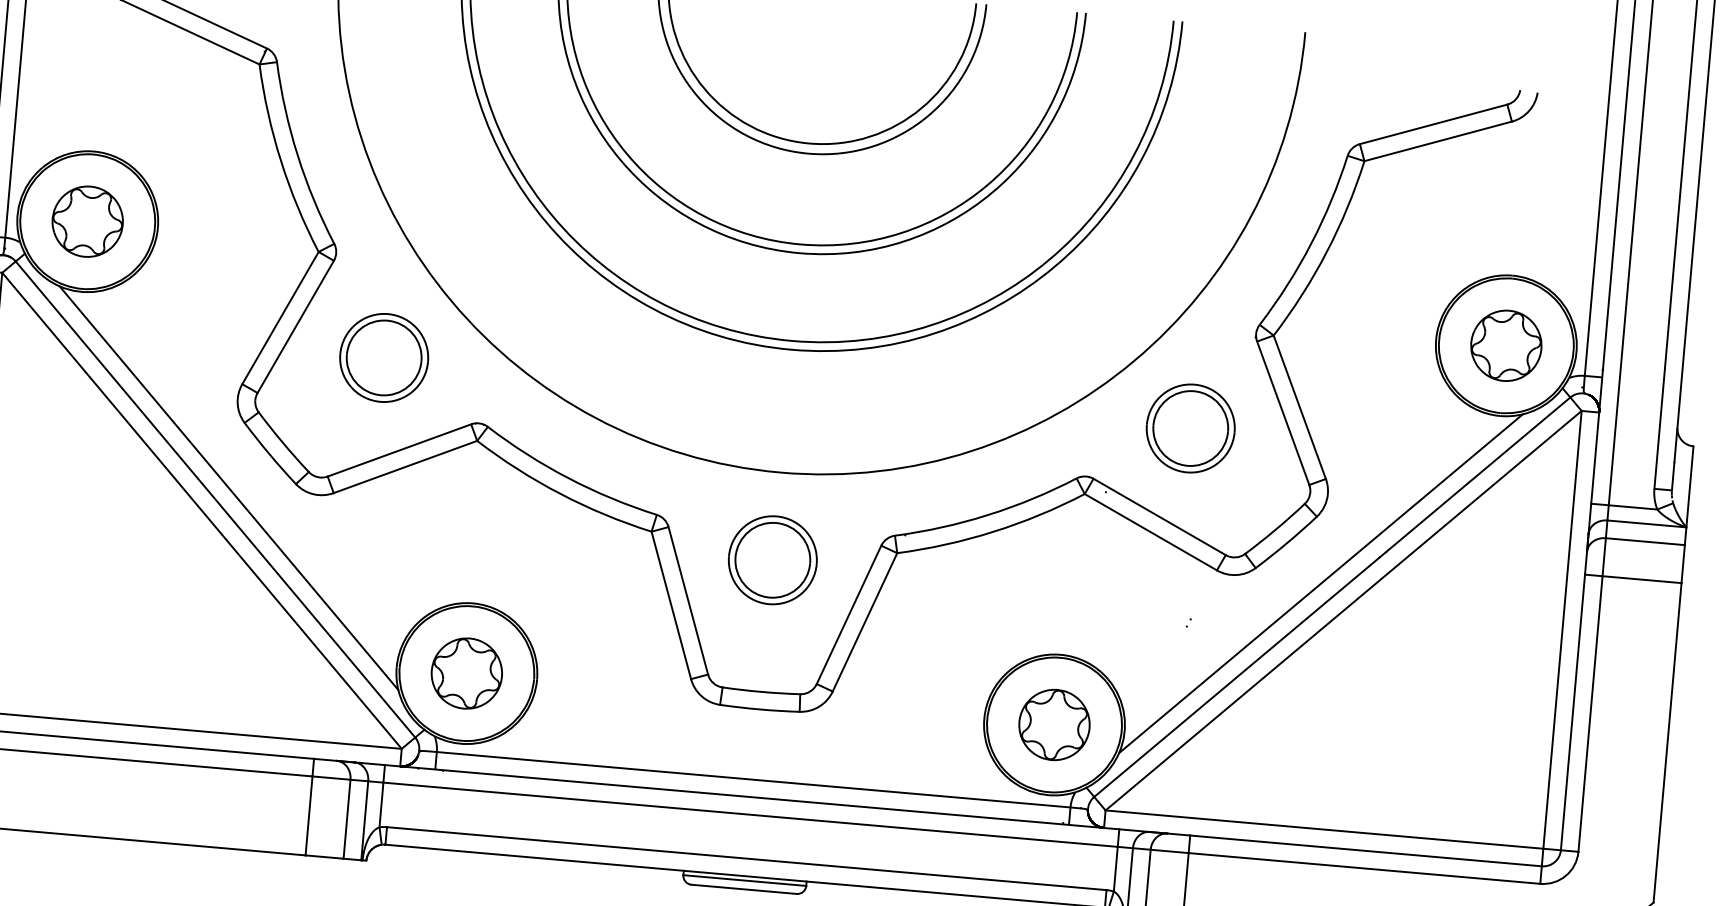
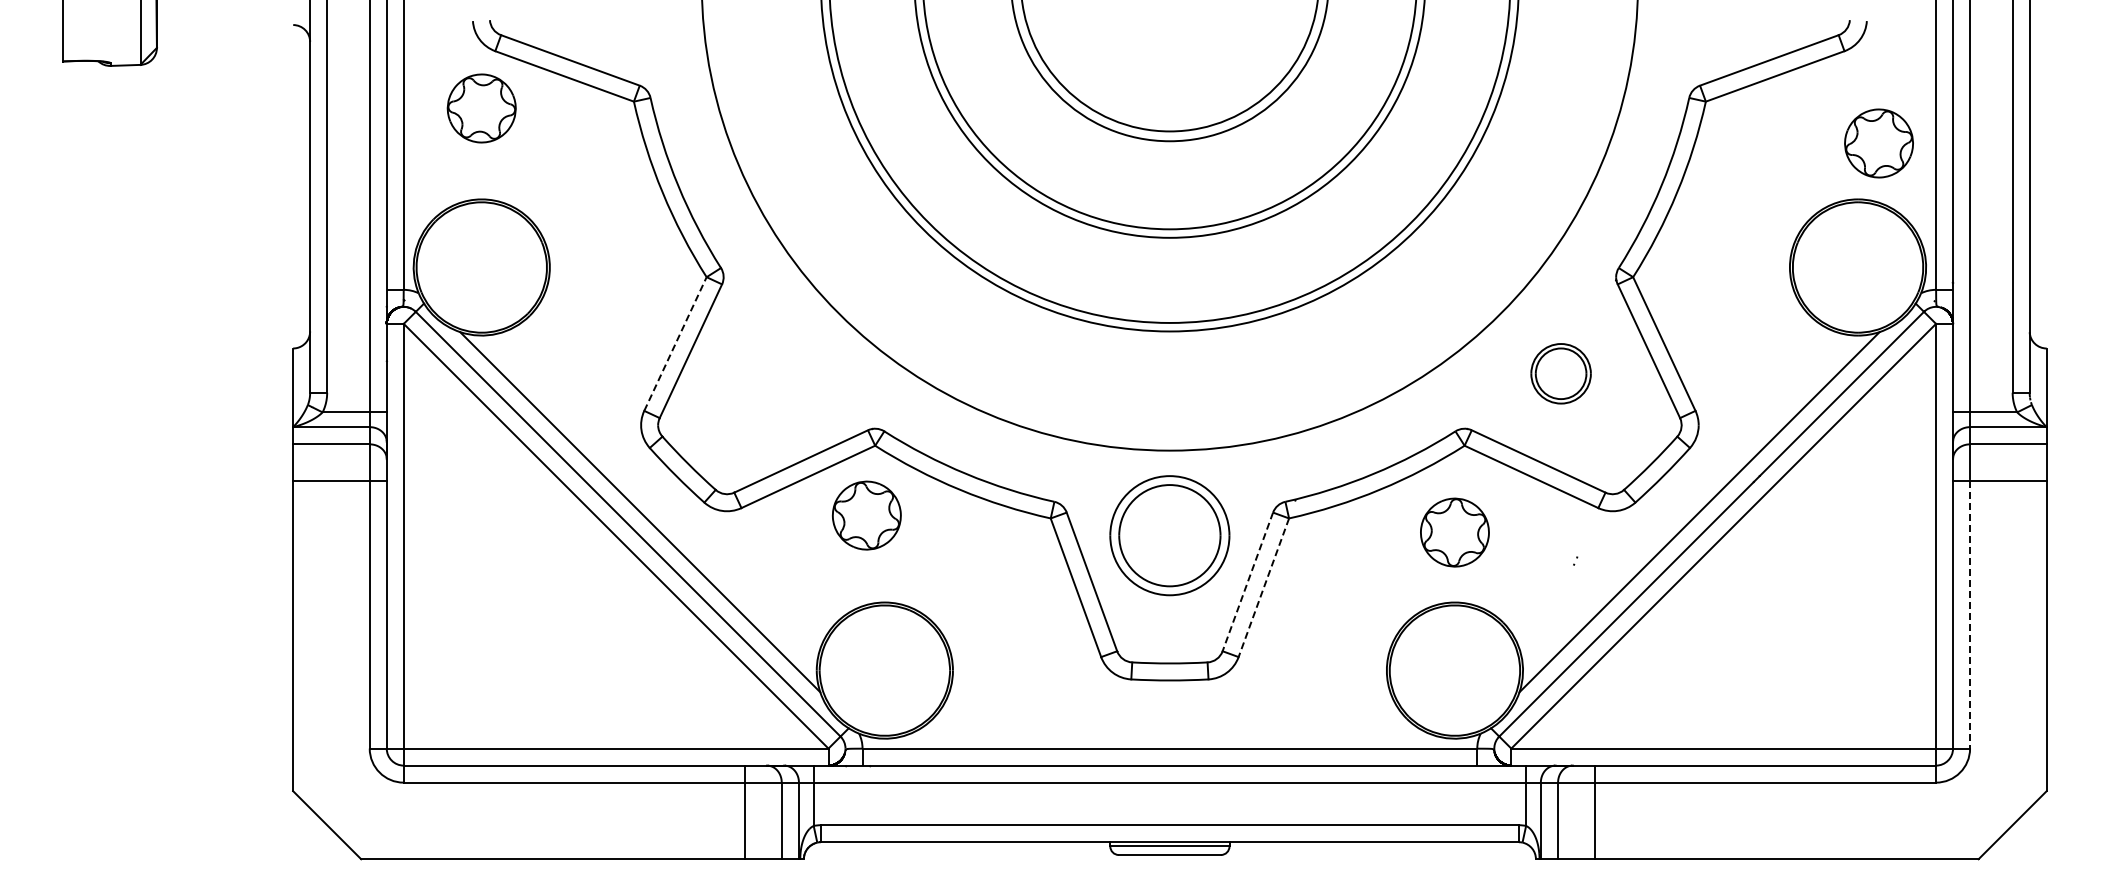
part: (87, 221) -> (481, 108), moved
line: (280, 318) -> (675, 344), solid -> dashed
part: (1505, 345) -> (1878, 143), moved
part: (384, 357) -> (778, 373), removed
part: (1190, 428) -> (1560, 373), size x0.7
part: (772, 559) -> (1169, 535), size x1.4
line: (848, 614) -> (1247, 581), solid -> dashed
line: (864, 622) -> (1263, 587), solid -> dashed
part: (466, 673) -> (866, 515), moved
line: (1590, 713) -> (1970, 614), solid -> dashed
part: (1054, 724) -> (1454, 532), moved

